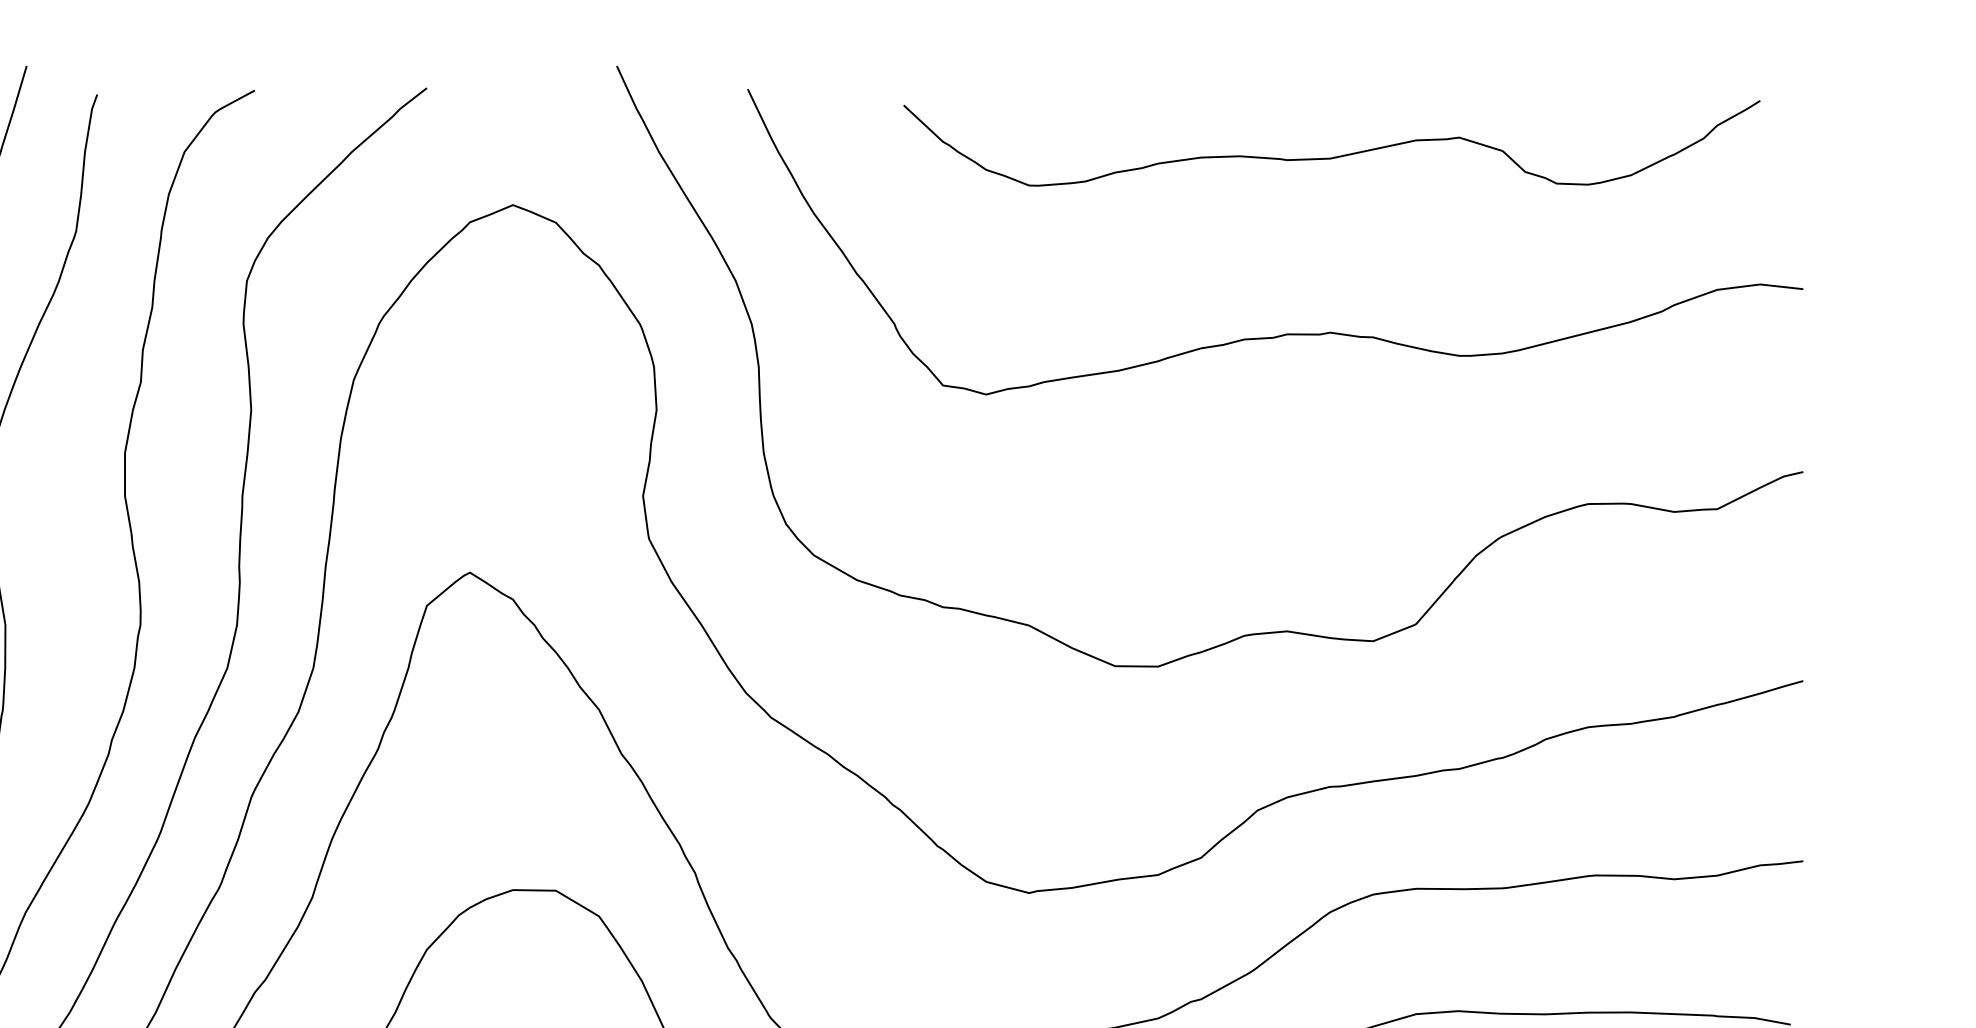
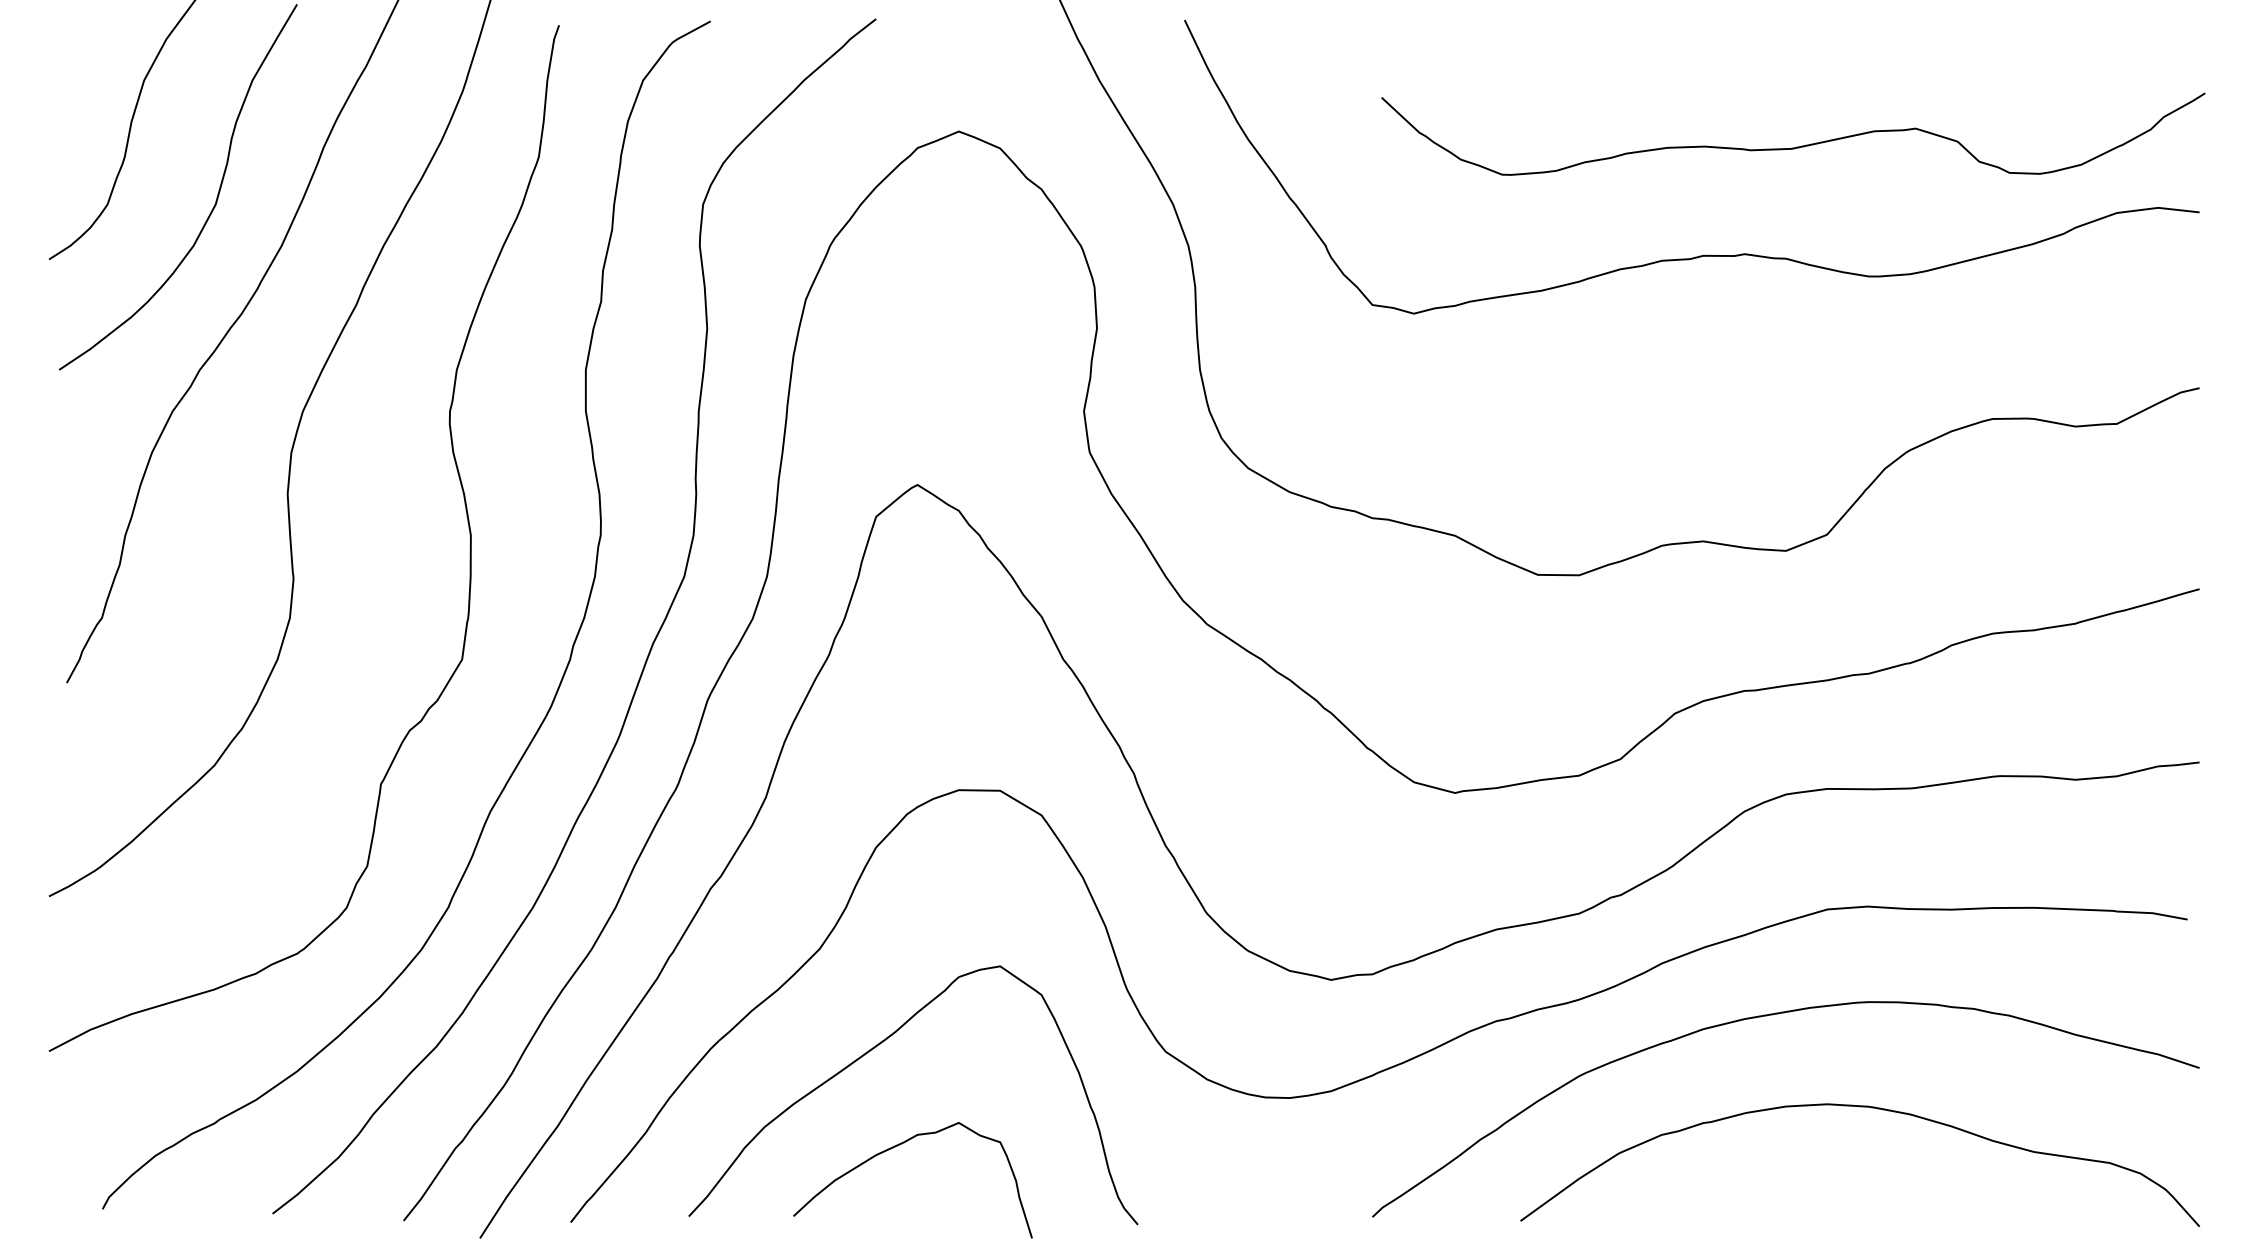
curve: (1335, 156) -> (1796, 146), moved

